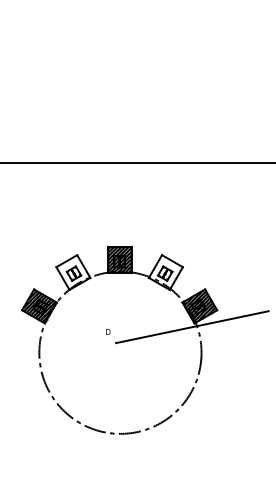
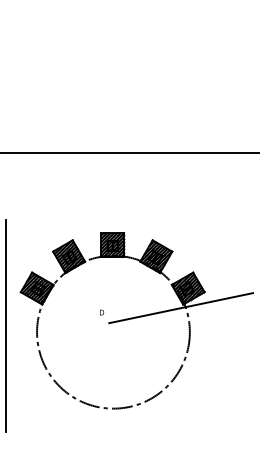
hatch: (72, 272) -> (68, 256), added
hatch: (166, 272) -> (156, 256), added
line: (5, 345) -> (5, 325), added

